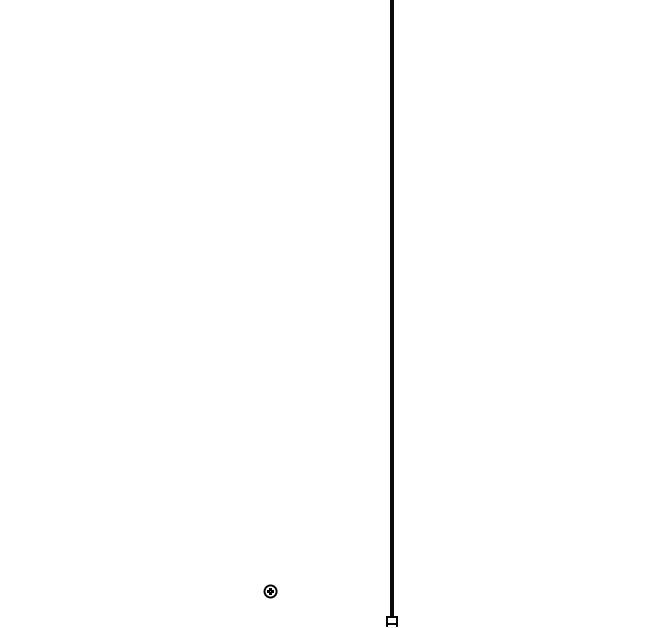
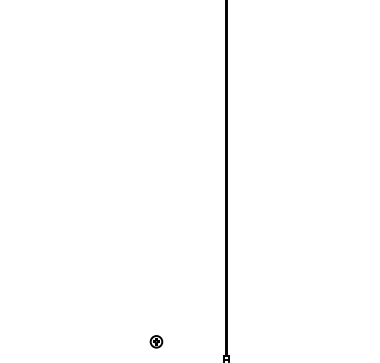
part: (270, 590) -> (156, 341), size x1.67

